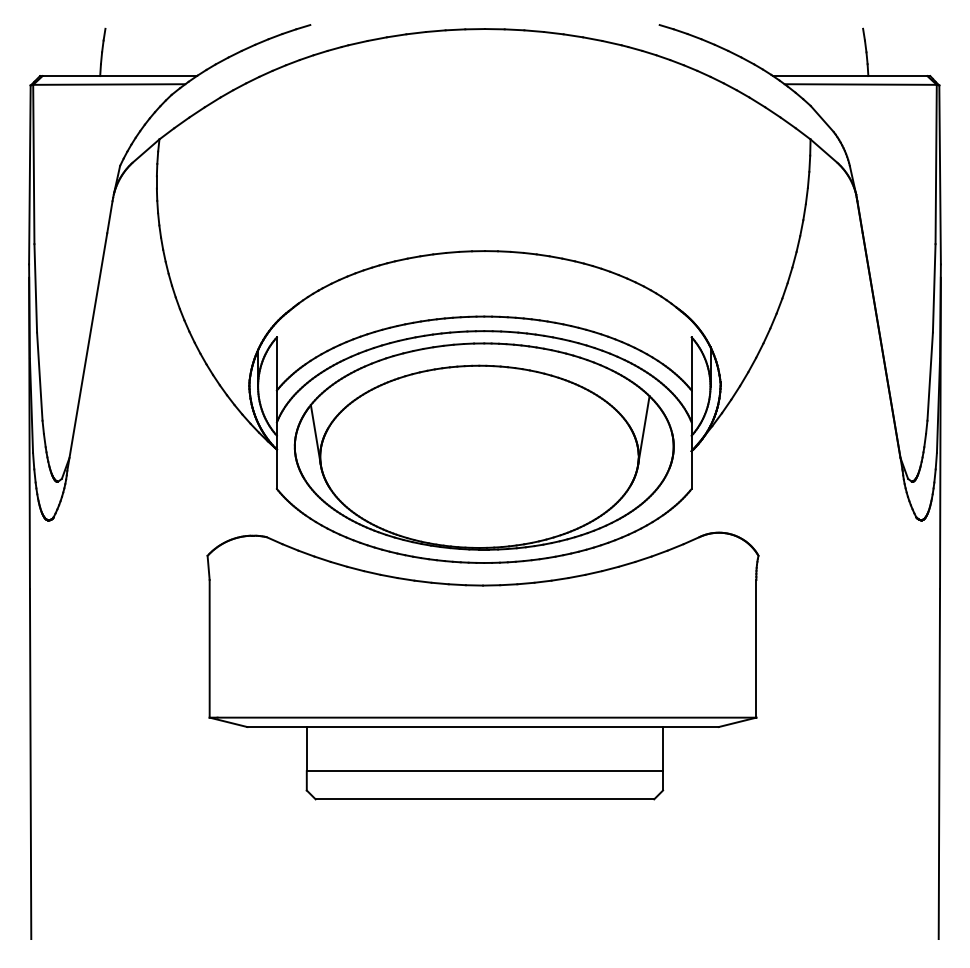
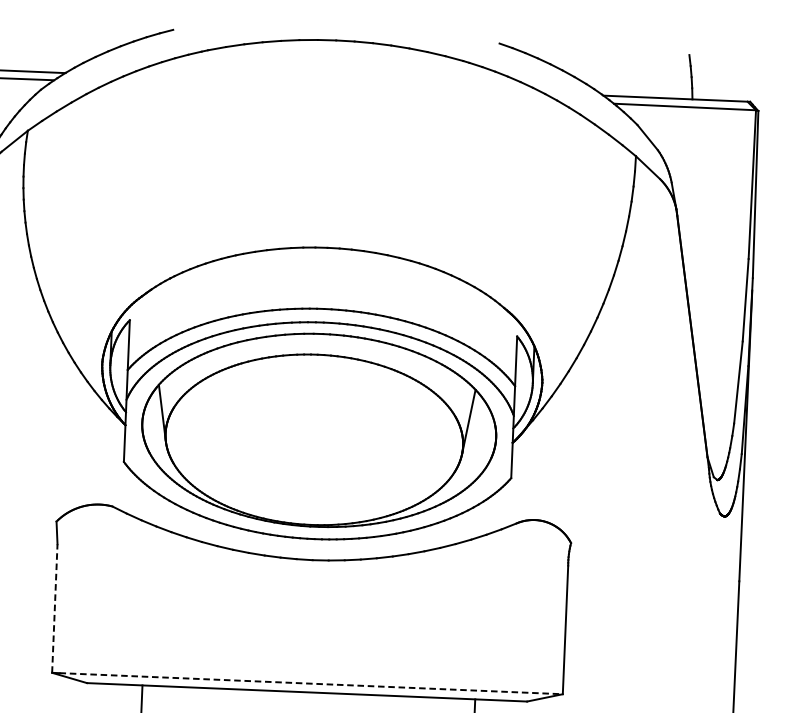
line: (209, 648) -> (54, 608), solid -> dashed
line: (487, 717) -> (311, 683), solid -> dashed

